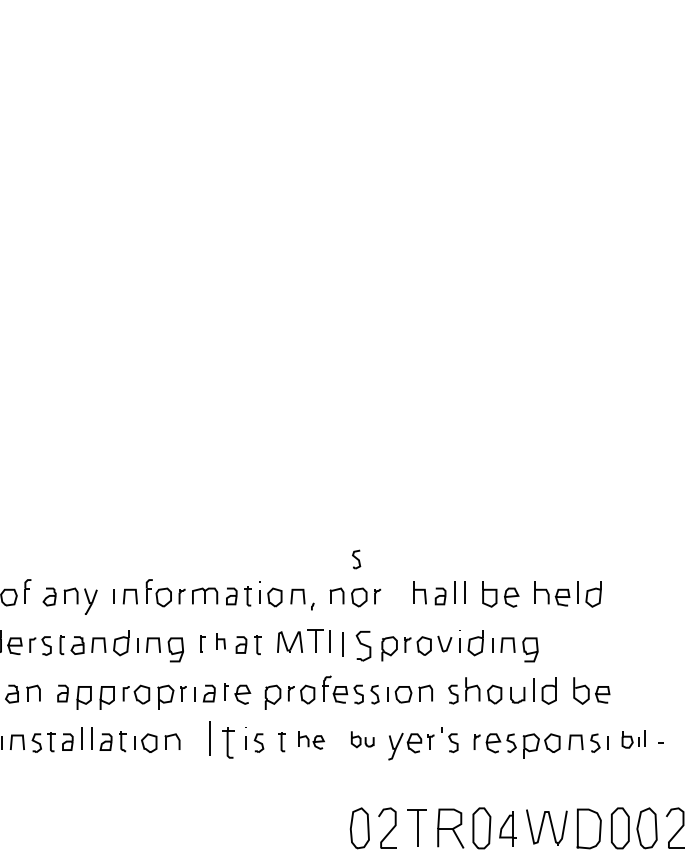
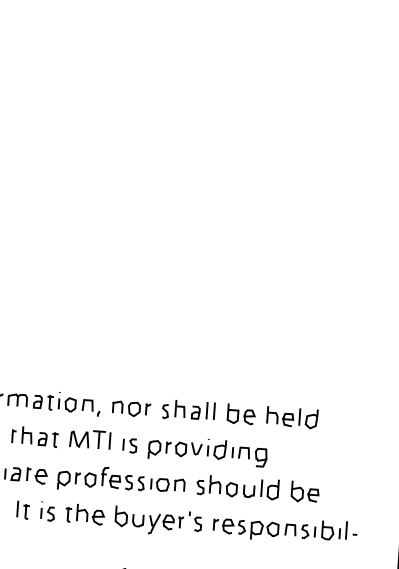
part: (356, 559) -> (165, 411), moved
part: (220, 641) -> (27, 435), size x1.43
part: (356, 645) -> (129, 445), size x0.62
part: (362, 739) -> (129, 516), size x1.67
part: (633, 739) -> (334, 530), size x1.43
part: (222, 740) -> (23, 510), size x0.62
part: (311, 740) -> (90, 515), size x1.43

